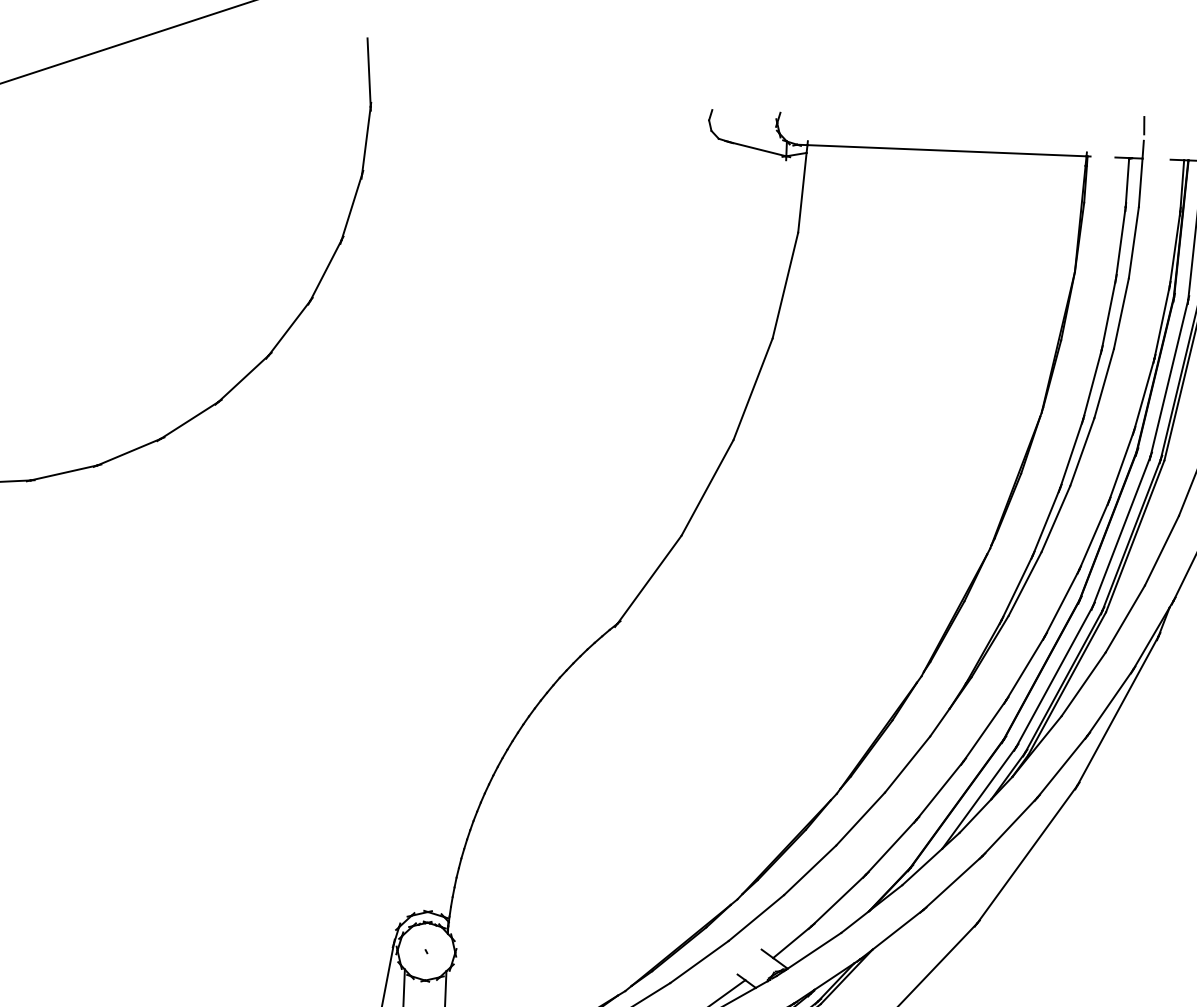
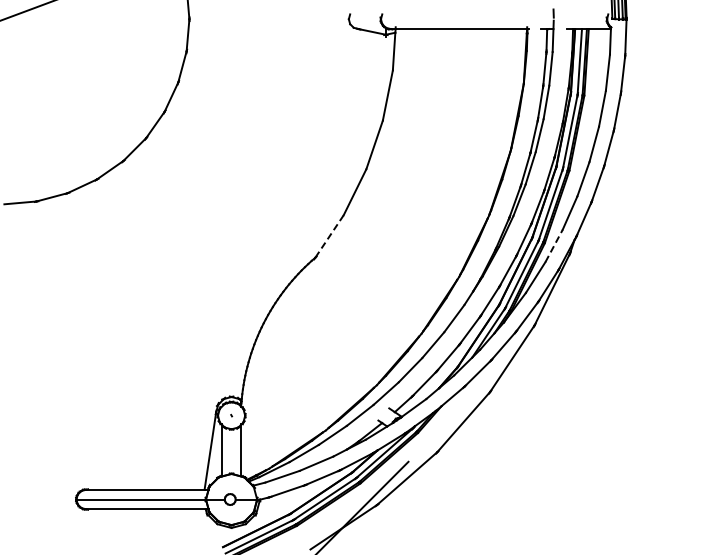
line: (649, 579) -> (329, 236), solid -> dashed
line: (1126, 617) -> (554, 245), solid -> dashed

